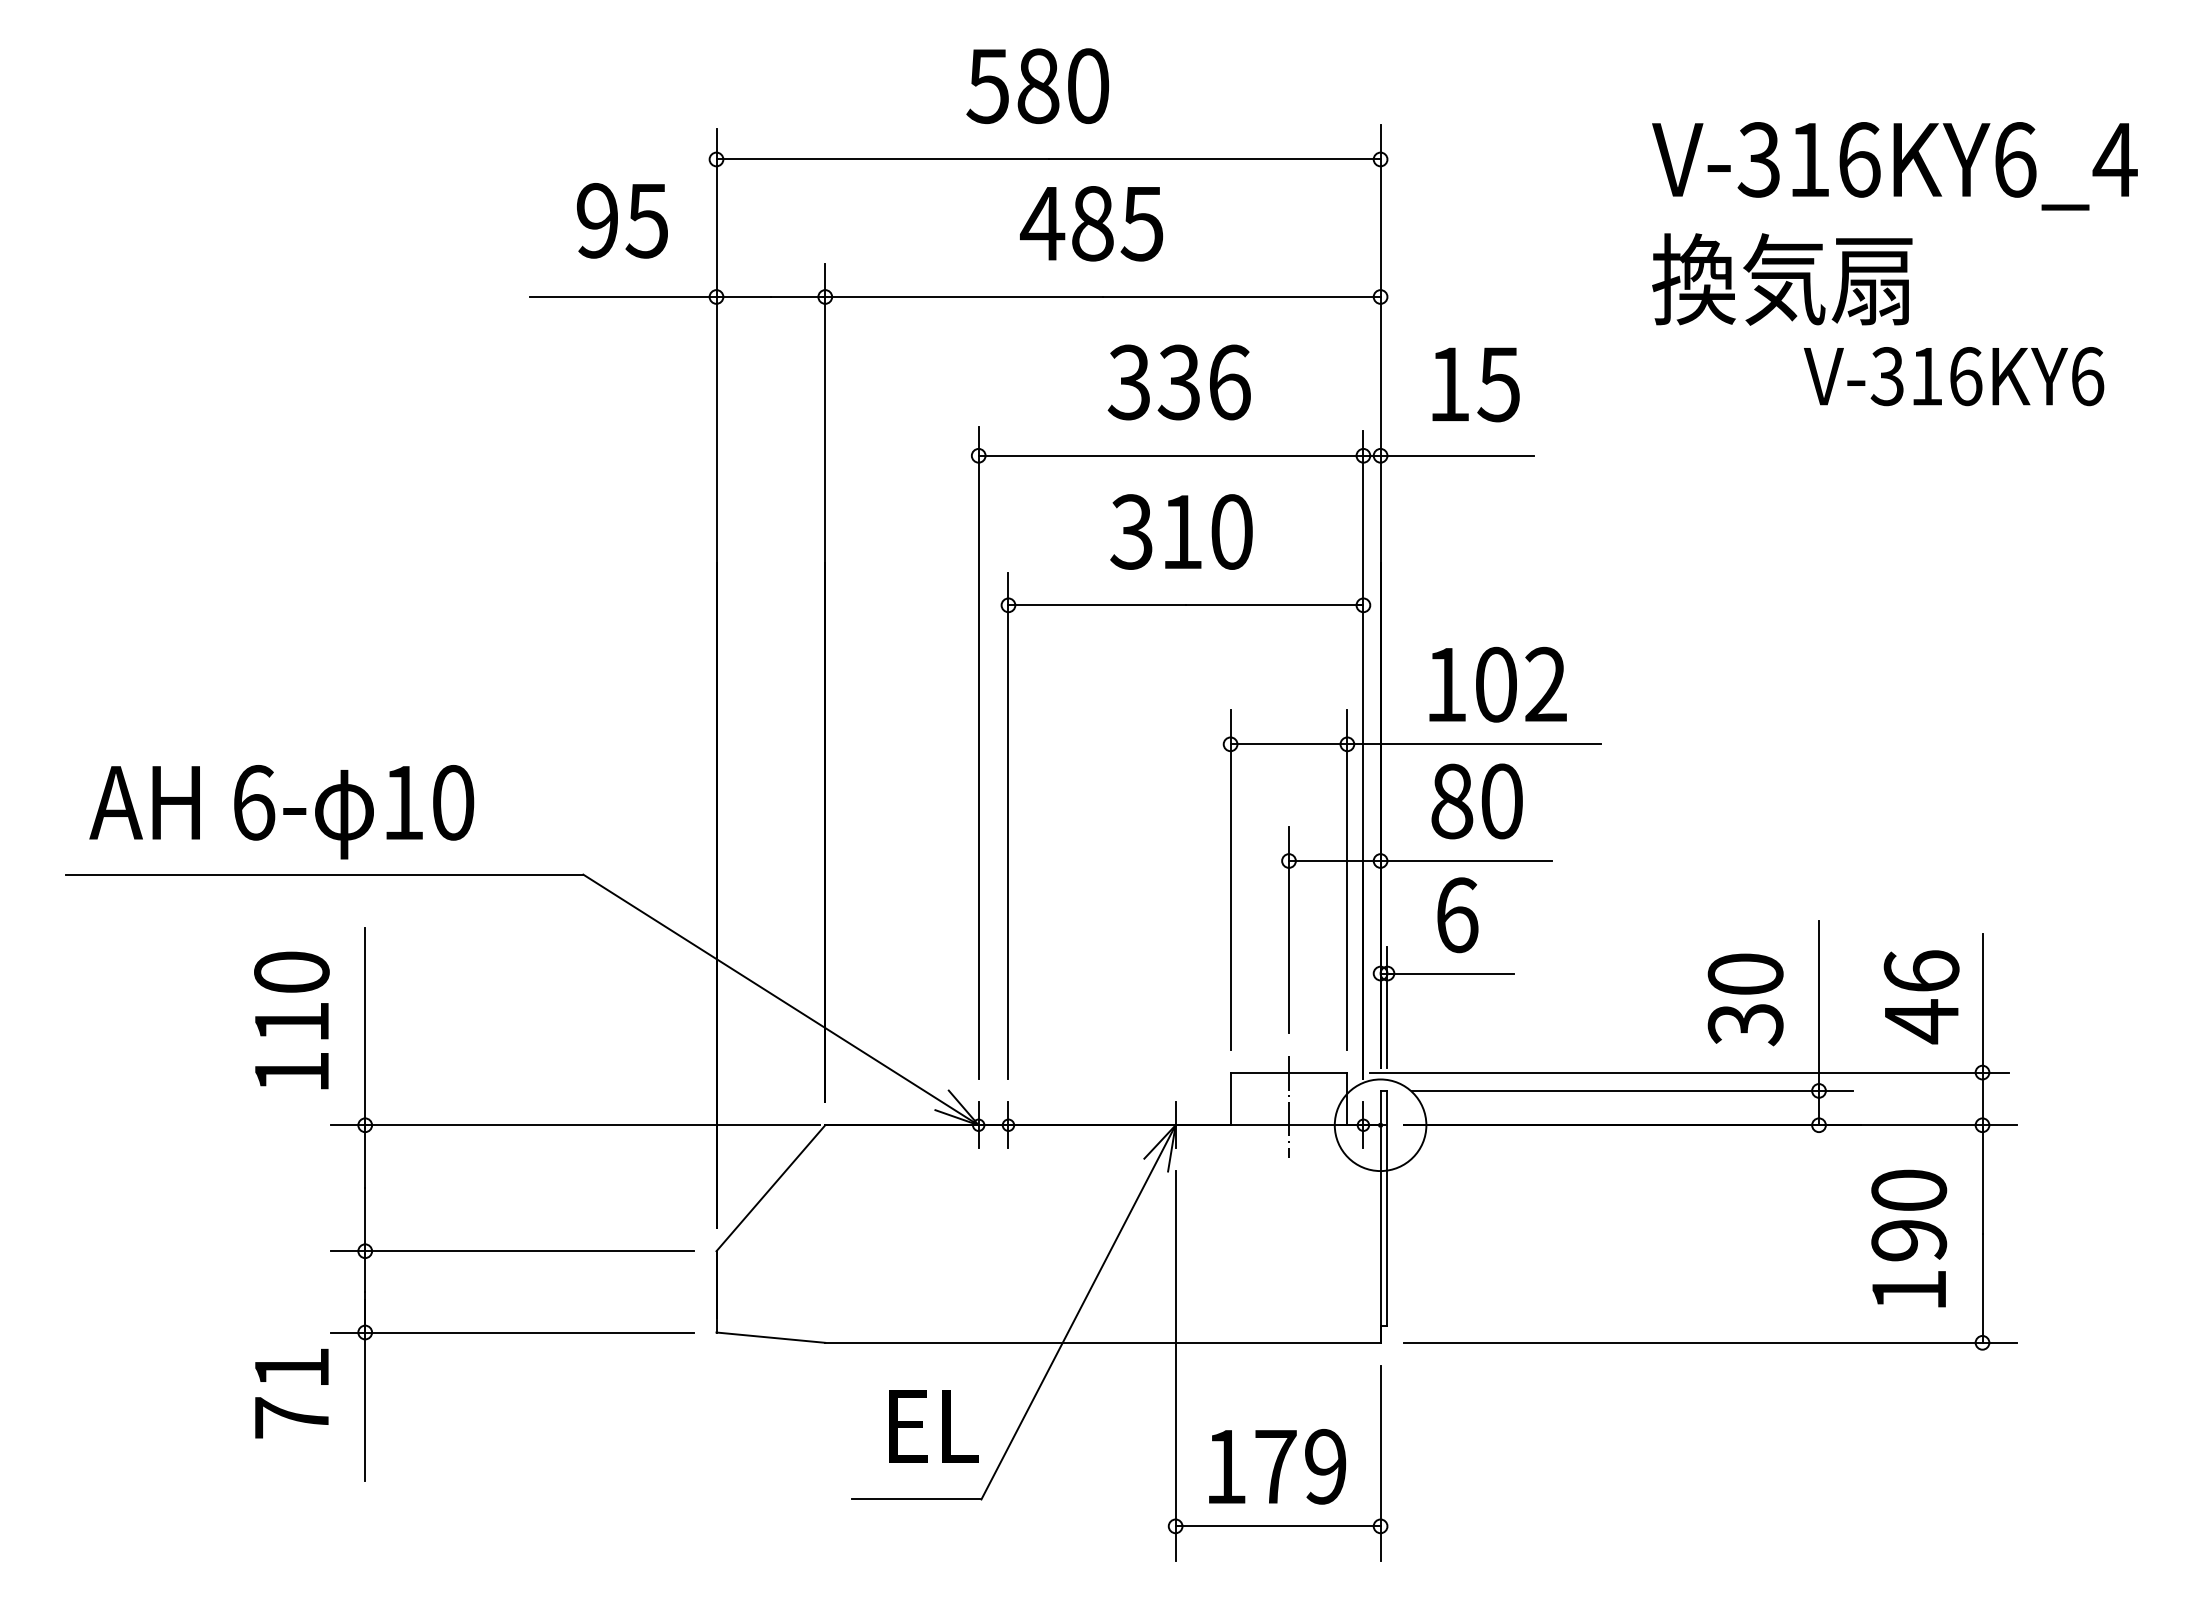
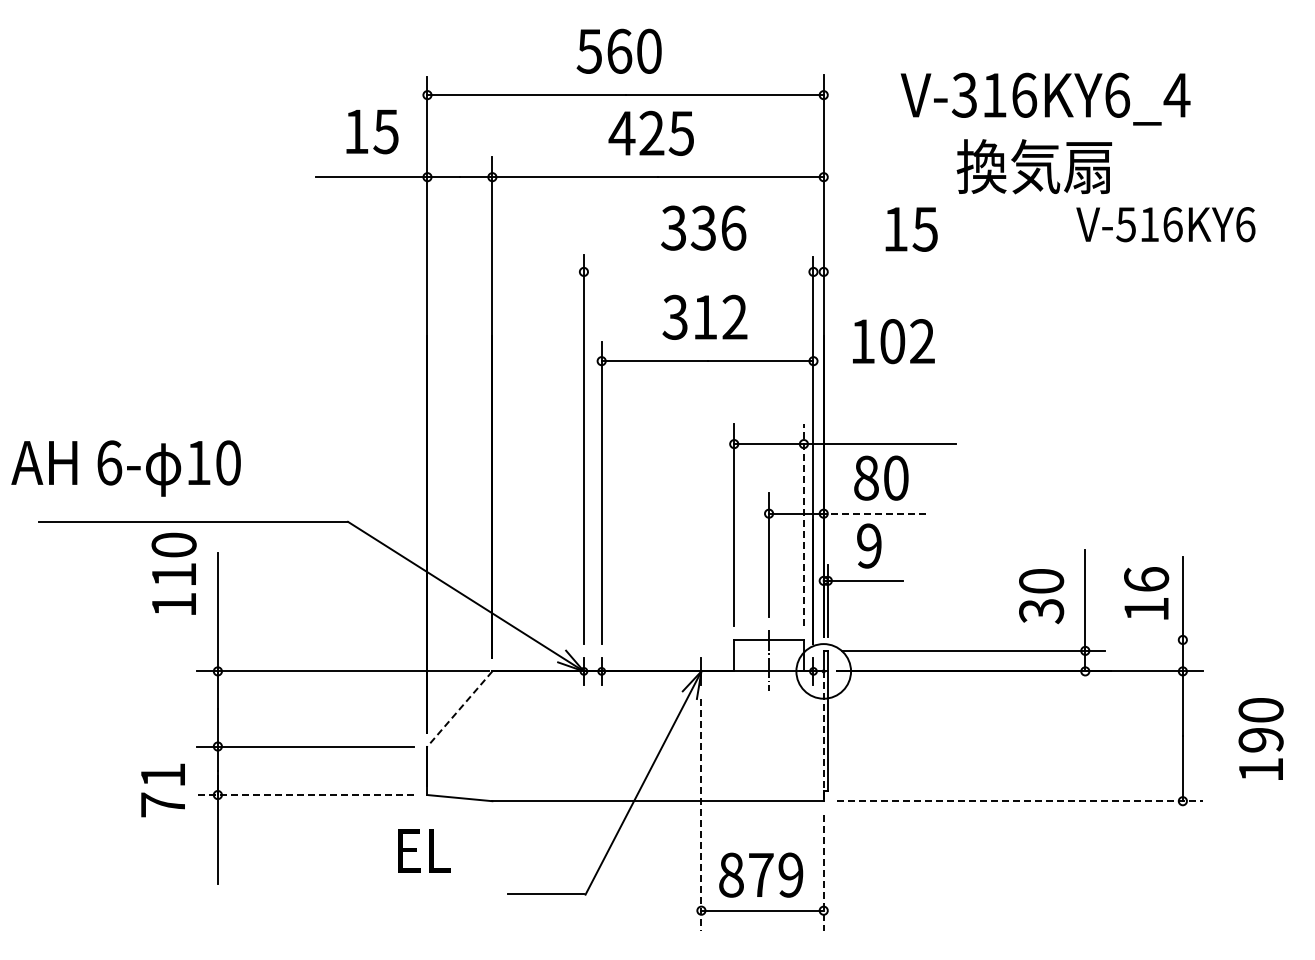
text: (1038, 84) -> (619, 50), 580 -> 560
text: (1894, 165) -> (1045, 98), moved
text: (597, 220) -> (356, 131), 95 -> 15
text: (1091, 222) -> (651, 132), 485 -> 425
text: (1780, 279) -> (1033, 166), moved
text: (1886, 376) -> (1125, 224), V-316KY6 -> V-516KY6
text: (1475, 384) -> (911, 229), moved
line: (1256, 455) -> (749, 271), removed
text: (1231, 530) -> (734, 316), 310 -> 312
text: (1497, 684) -> (893, 341), moved
text: (280, 812) -> (125, 468), moved
line: (1465, 860) -> (874, 513), solid -> dashed
line: (1346, 879) -> (803, 524), solid -> dashed
text: (1457, 914) -> (869, 545), 6 -> 9
text: (290, 1019) -> (173, 573), moved
text: (1921, 1021) -> (1146, 609), 46 -> 16
line: (1688, 1071) -> (1007, 639), removed
line: (770, 1187) -> (459, 708), solid -> dashed
line: (1380, 1234) -> (823, 736), solid -> dashed
text: (1908, 1237) -> (1260, 738), moved
line: (512, 1333) -> (305, 795), solid -> dashed
line: (1710, 1343) -> (1020, 801), solid -> dashed
line: (1175, 1366) -> (701, 815), solid -> dashed
text: (290, 1393) -> (162, 790), moved
text: (934, 1425) -> (424, 850), moved
line: (1380, 1464) -> (823, 873), solid -> dashed
text: (1226, 1465) -> (731, 874), 179 -> 879

